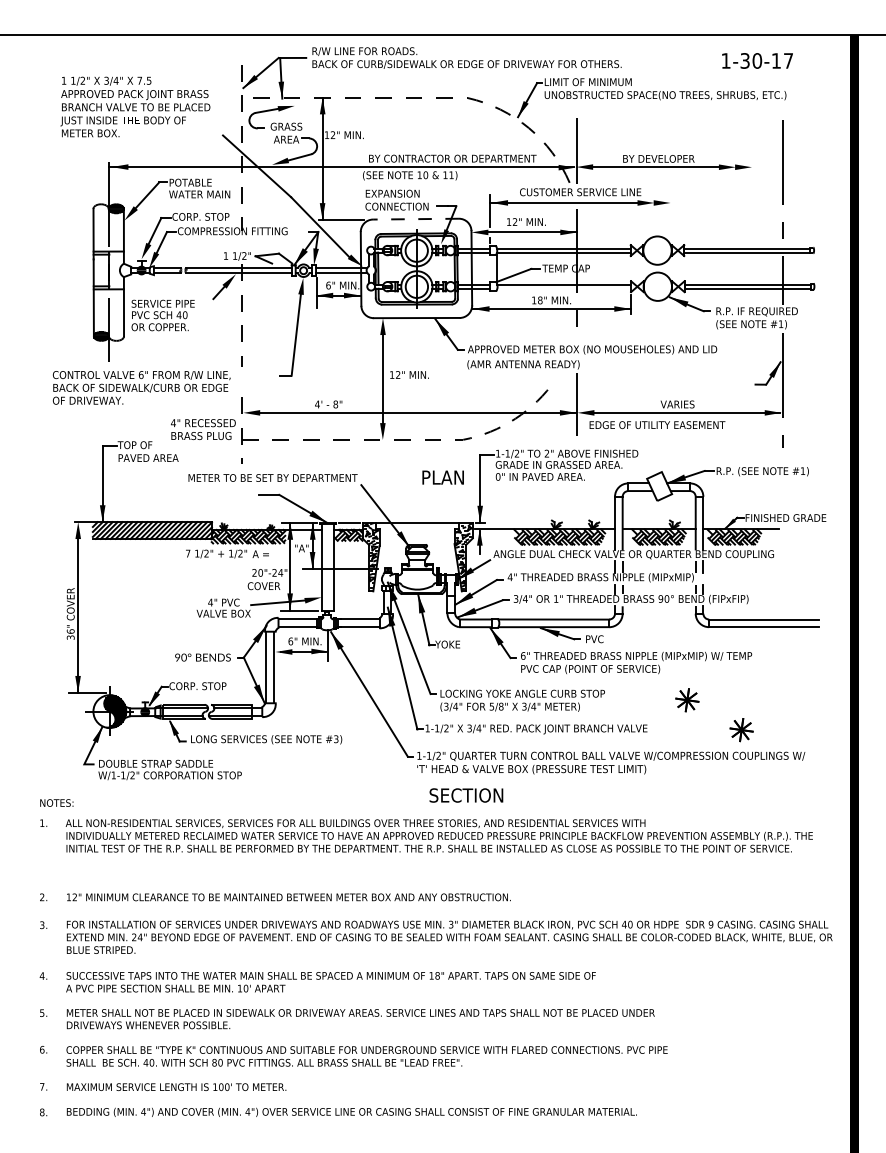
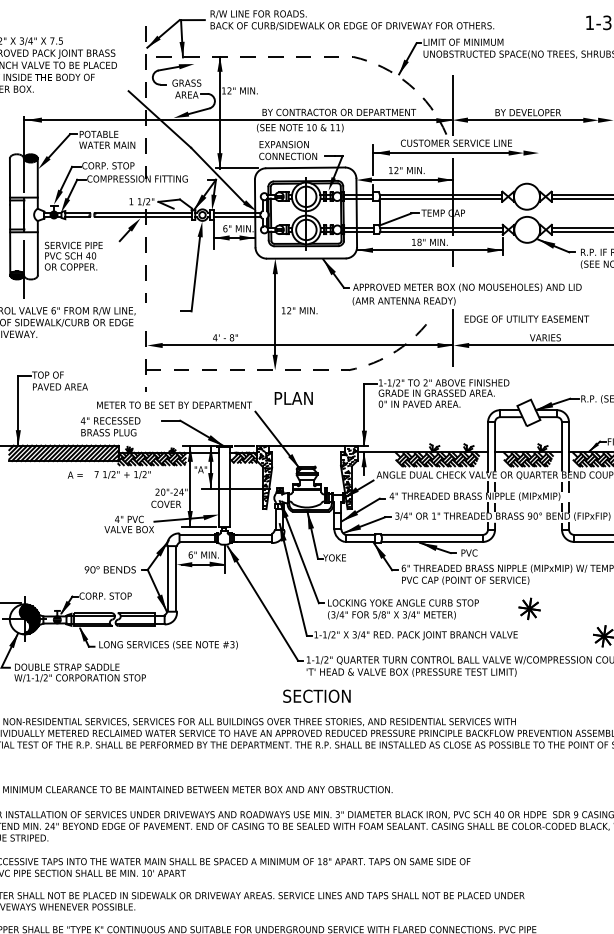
line: (416, 219) -> (306, 168), dashed -> solid
line: (564, 288) -> (441, 231), added
text: (657, 425) -> (526, 319), moved
text: (203, 429) -> (110, 426), moved
text: (442, 477) -> (293, 398), moved
text: (260, 554) -> (74, 475), moved
part: (687, 700) -> (529, 609), moved
text: (466, 795) -> (317, 696), moved

